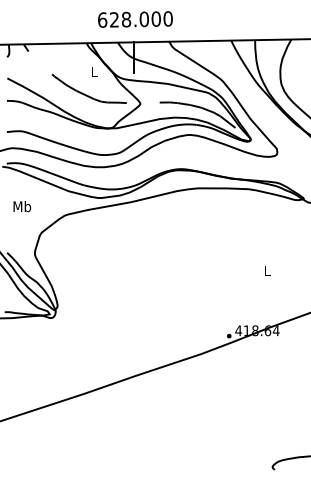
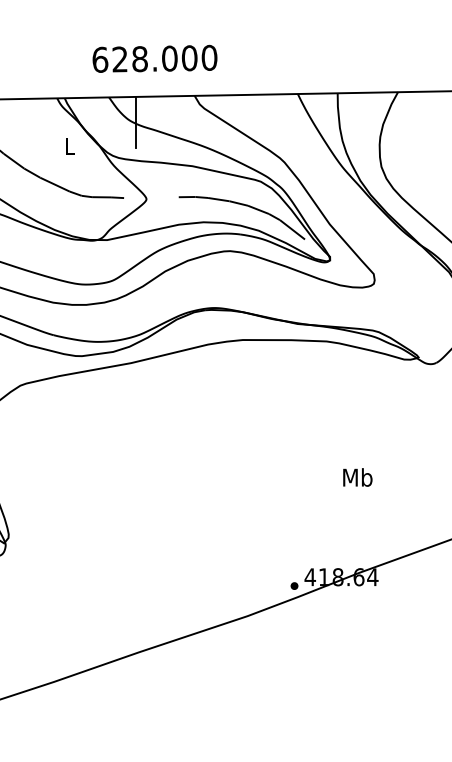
text: (135, 19) -> (155, 58), moved
text: (266, 270) -> (356, 476), L -> Mb

